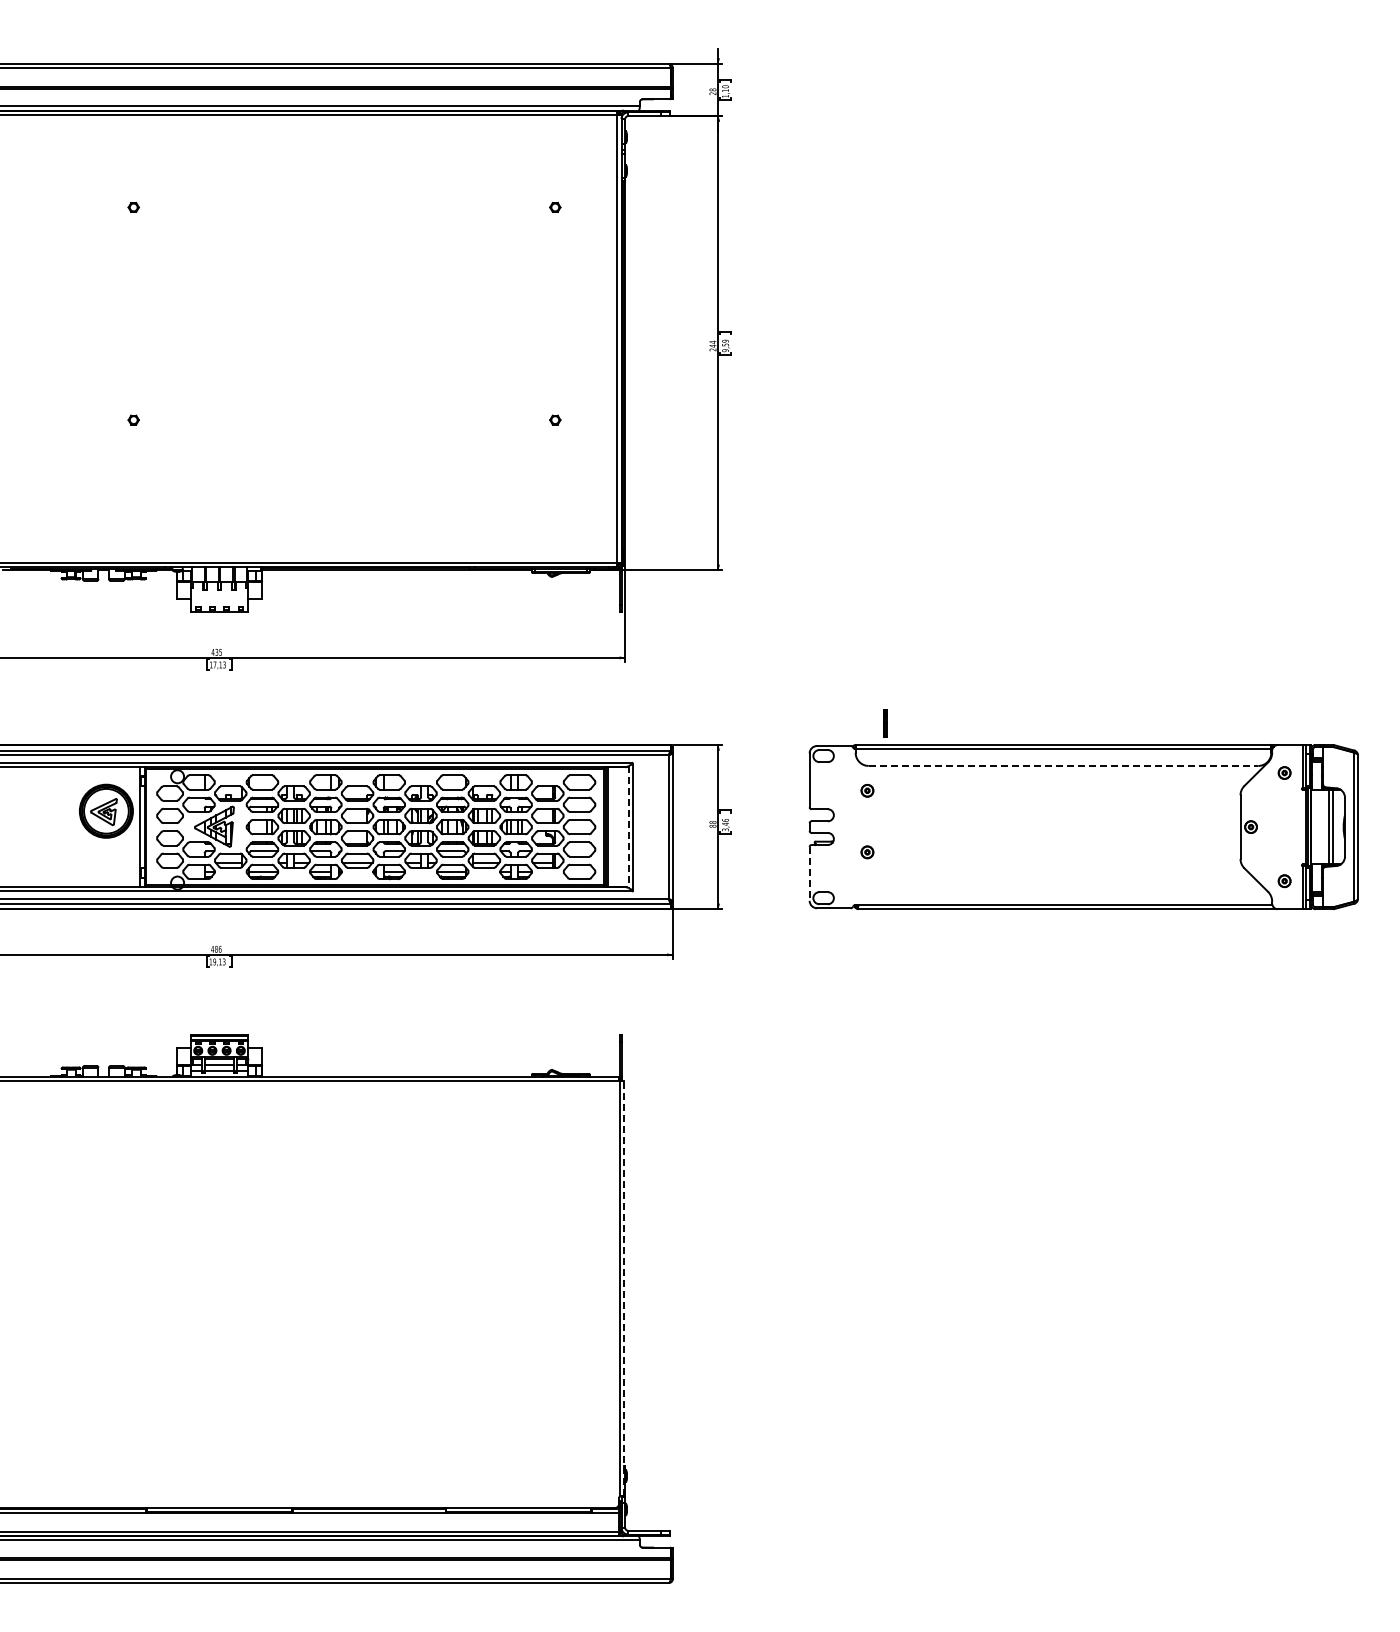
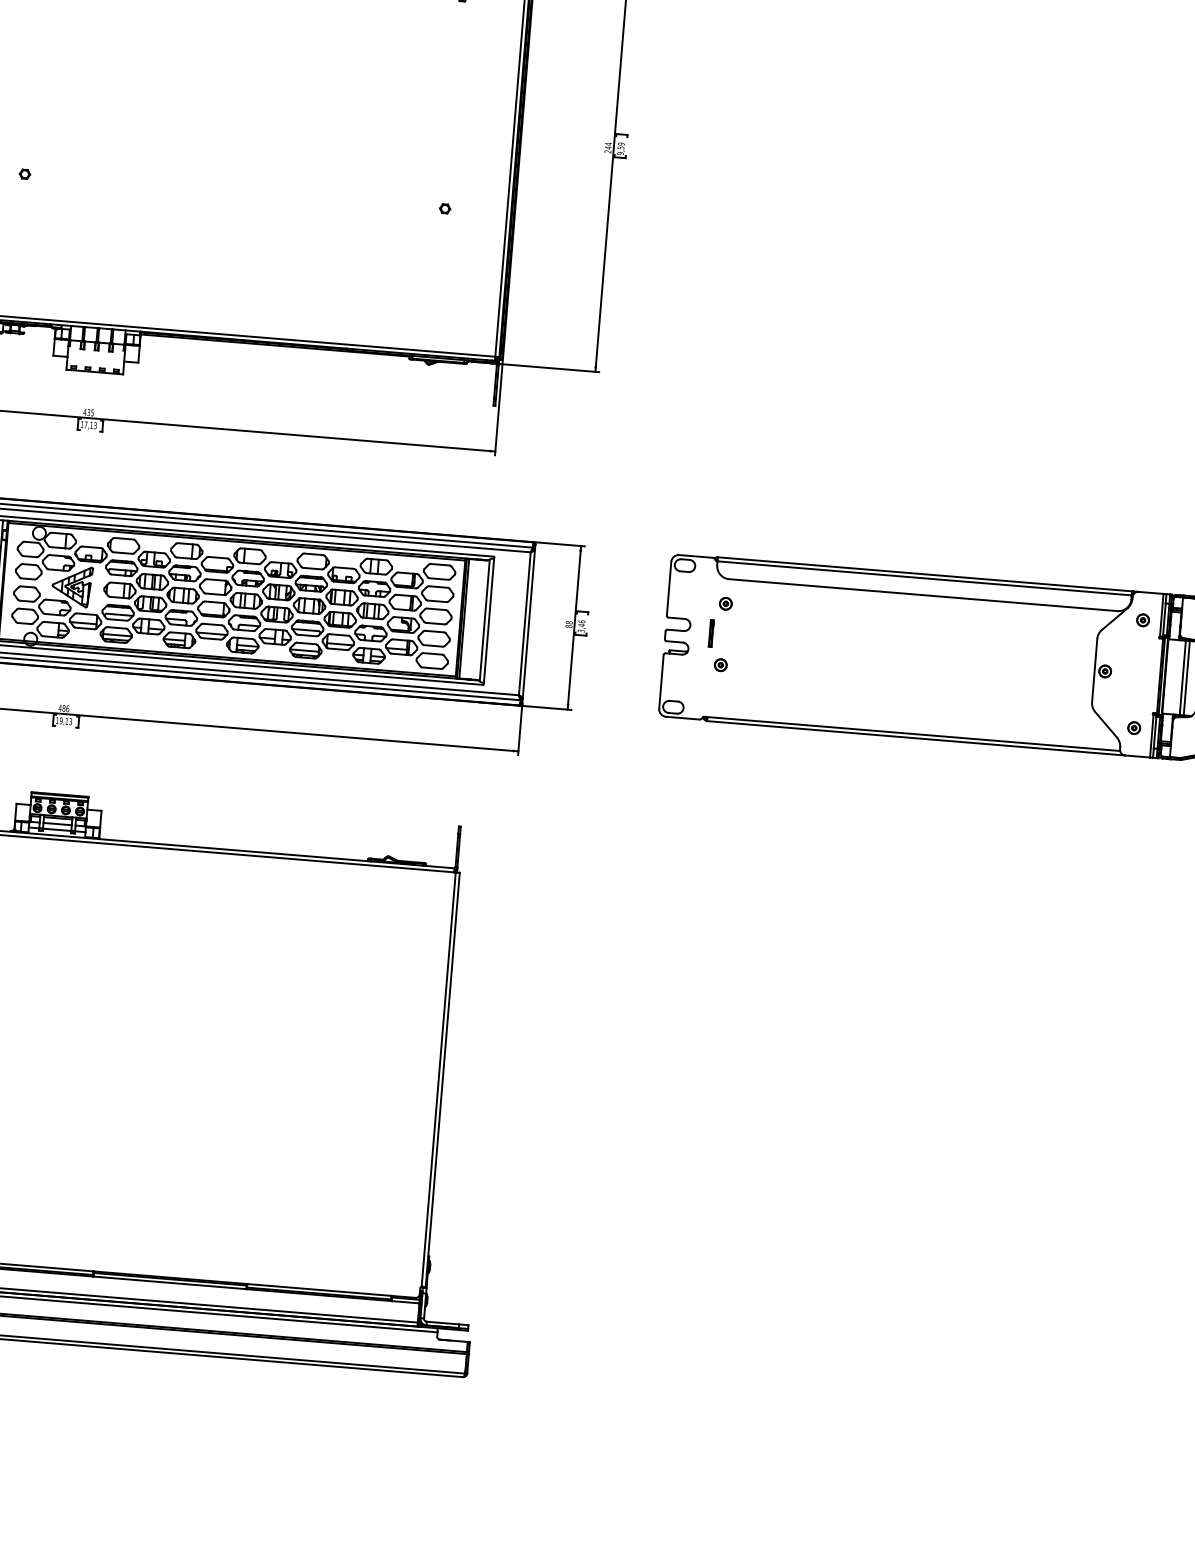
line: (885, 723) -> (711, 633), moved
line: (1063, 765) -> (923, 594), dashed -> solid
line: (628, 827) -> (484, 620), dashed -> solid
line: (809, 873) -> (661, 681), dashed -> solid
line: (624, 1288) -> (442, 1079), dashed -> solid

